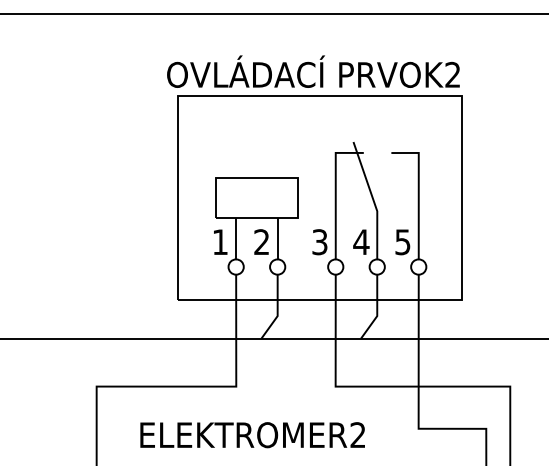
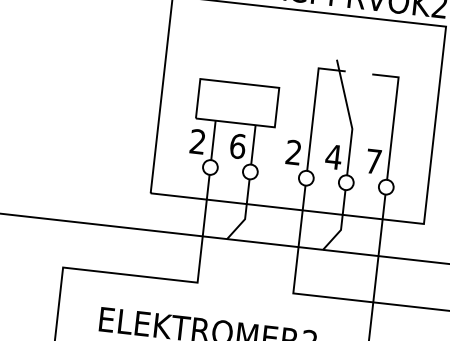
text: (219, 241) -> (197, 141), 1 -> 2
text: (261, 242) -> (237, 146), 2 -> 6
text: (319, 242) -> (293, 152), 3 -> 2
text: (402, 242) -> (373, 161), 5 -> 7

